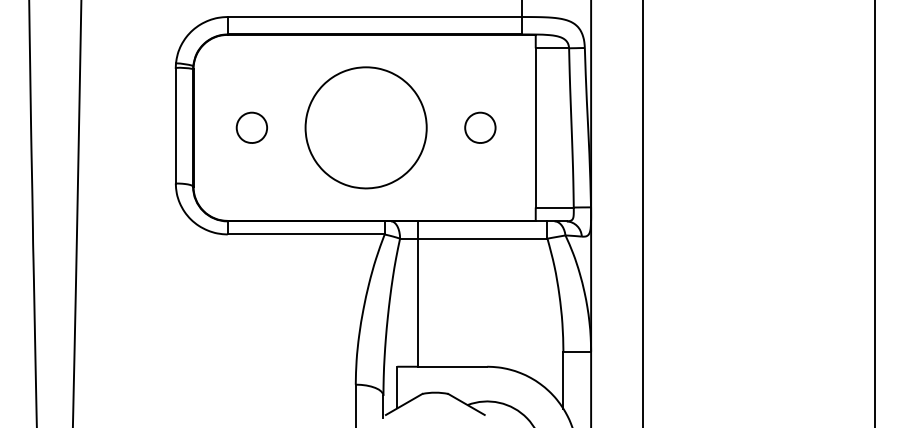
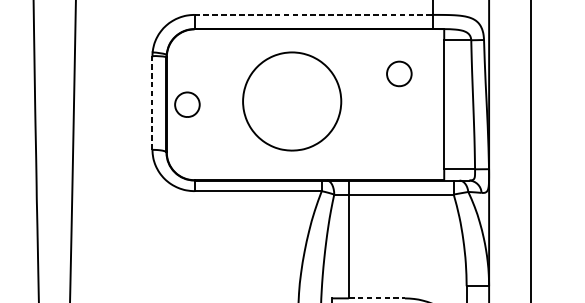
line: (375, 16) -> (314, 14), solid -> dashed
line: (175, 125) -> (152, 102), solid -> dashed
part: (251, 127) -> (187, 104), moved
part: (365, 127) -> (291, 101), moved
part: (480, 127) -> (399, 73), moved
line: (452, 366) -> (376, 298), solid -> dashed

